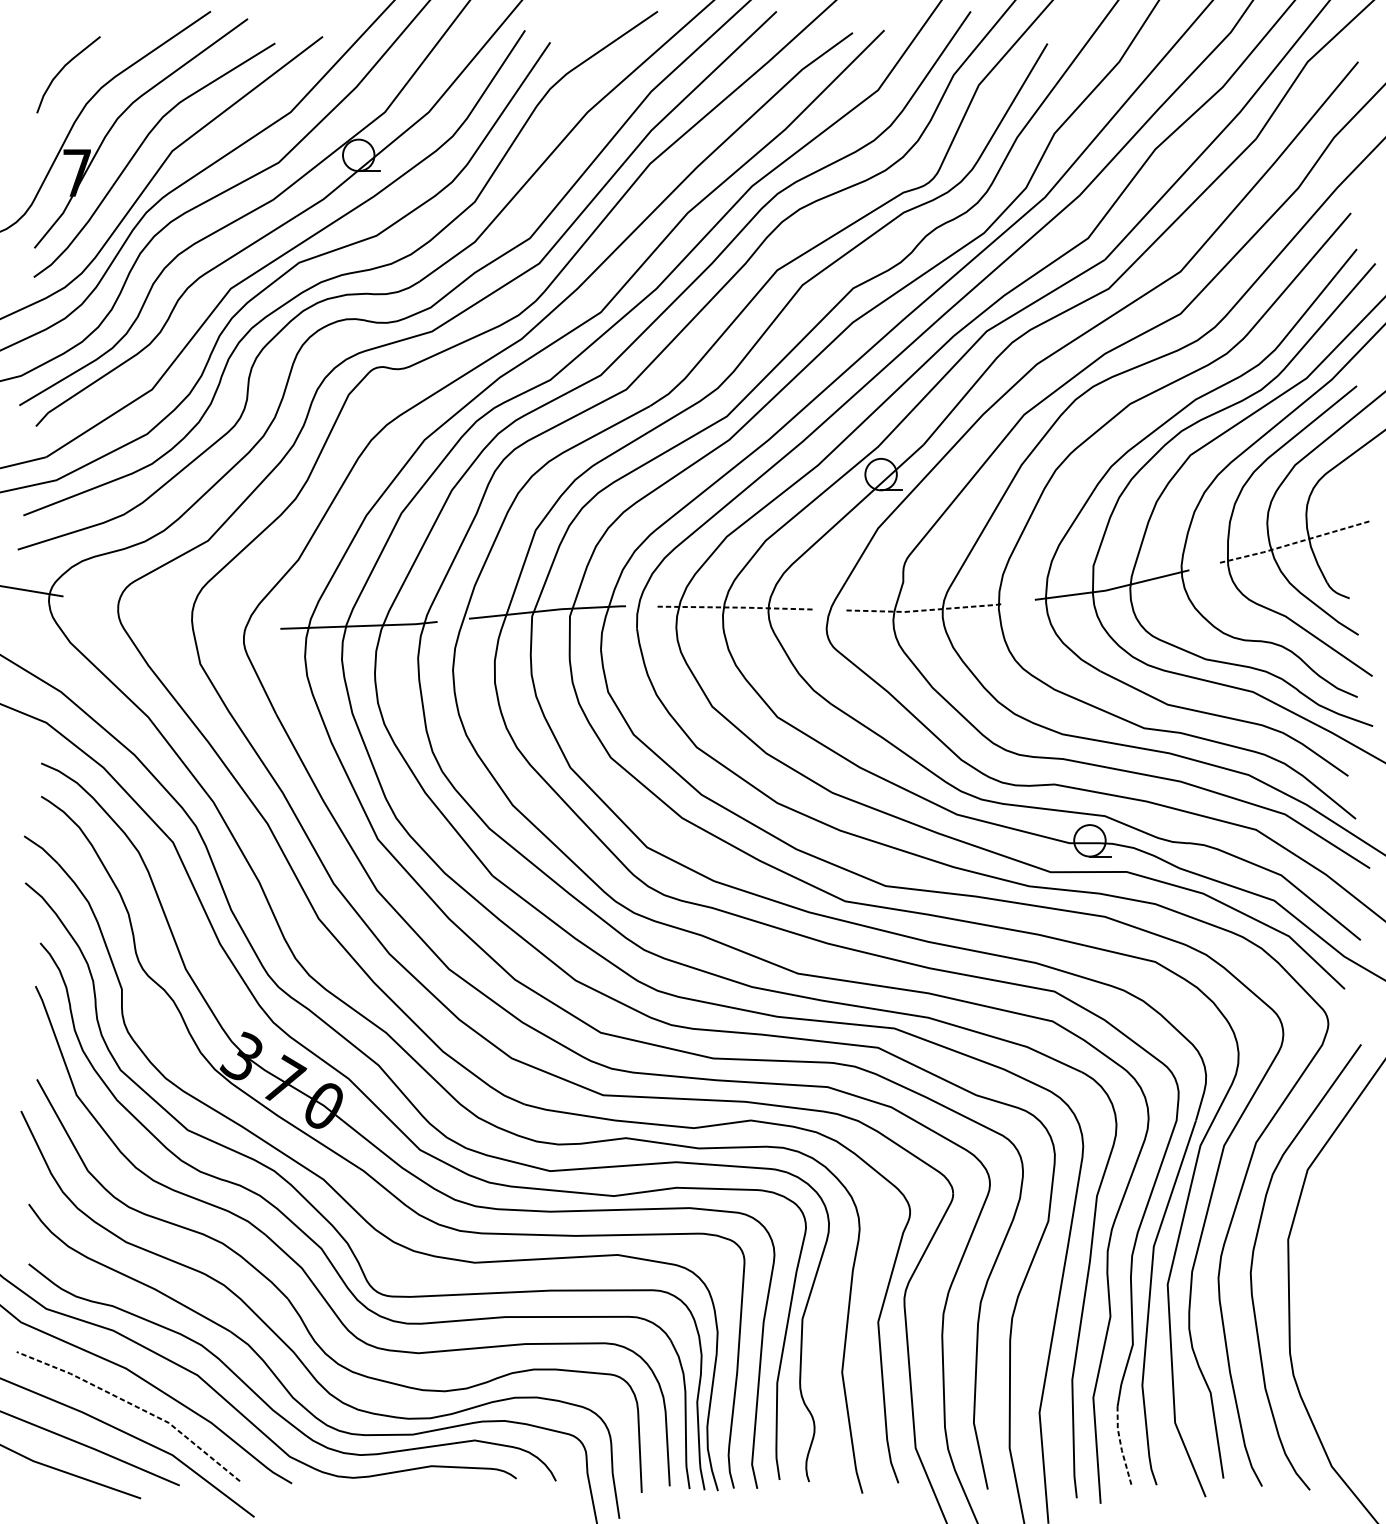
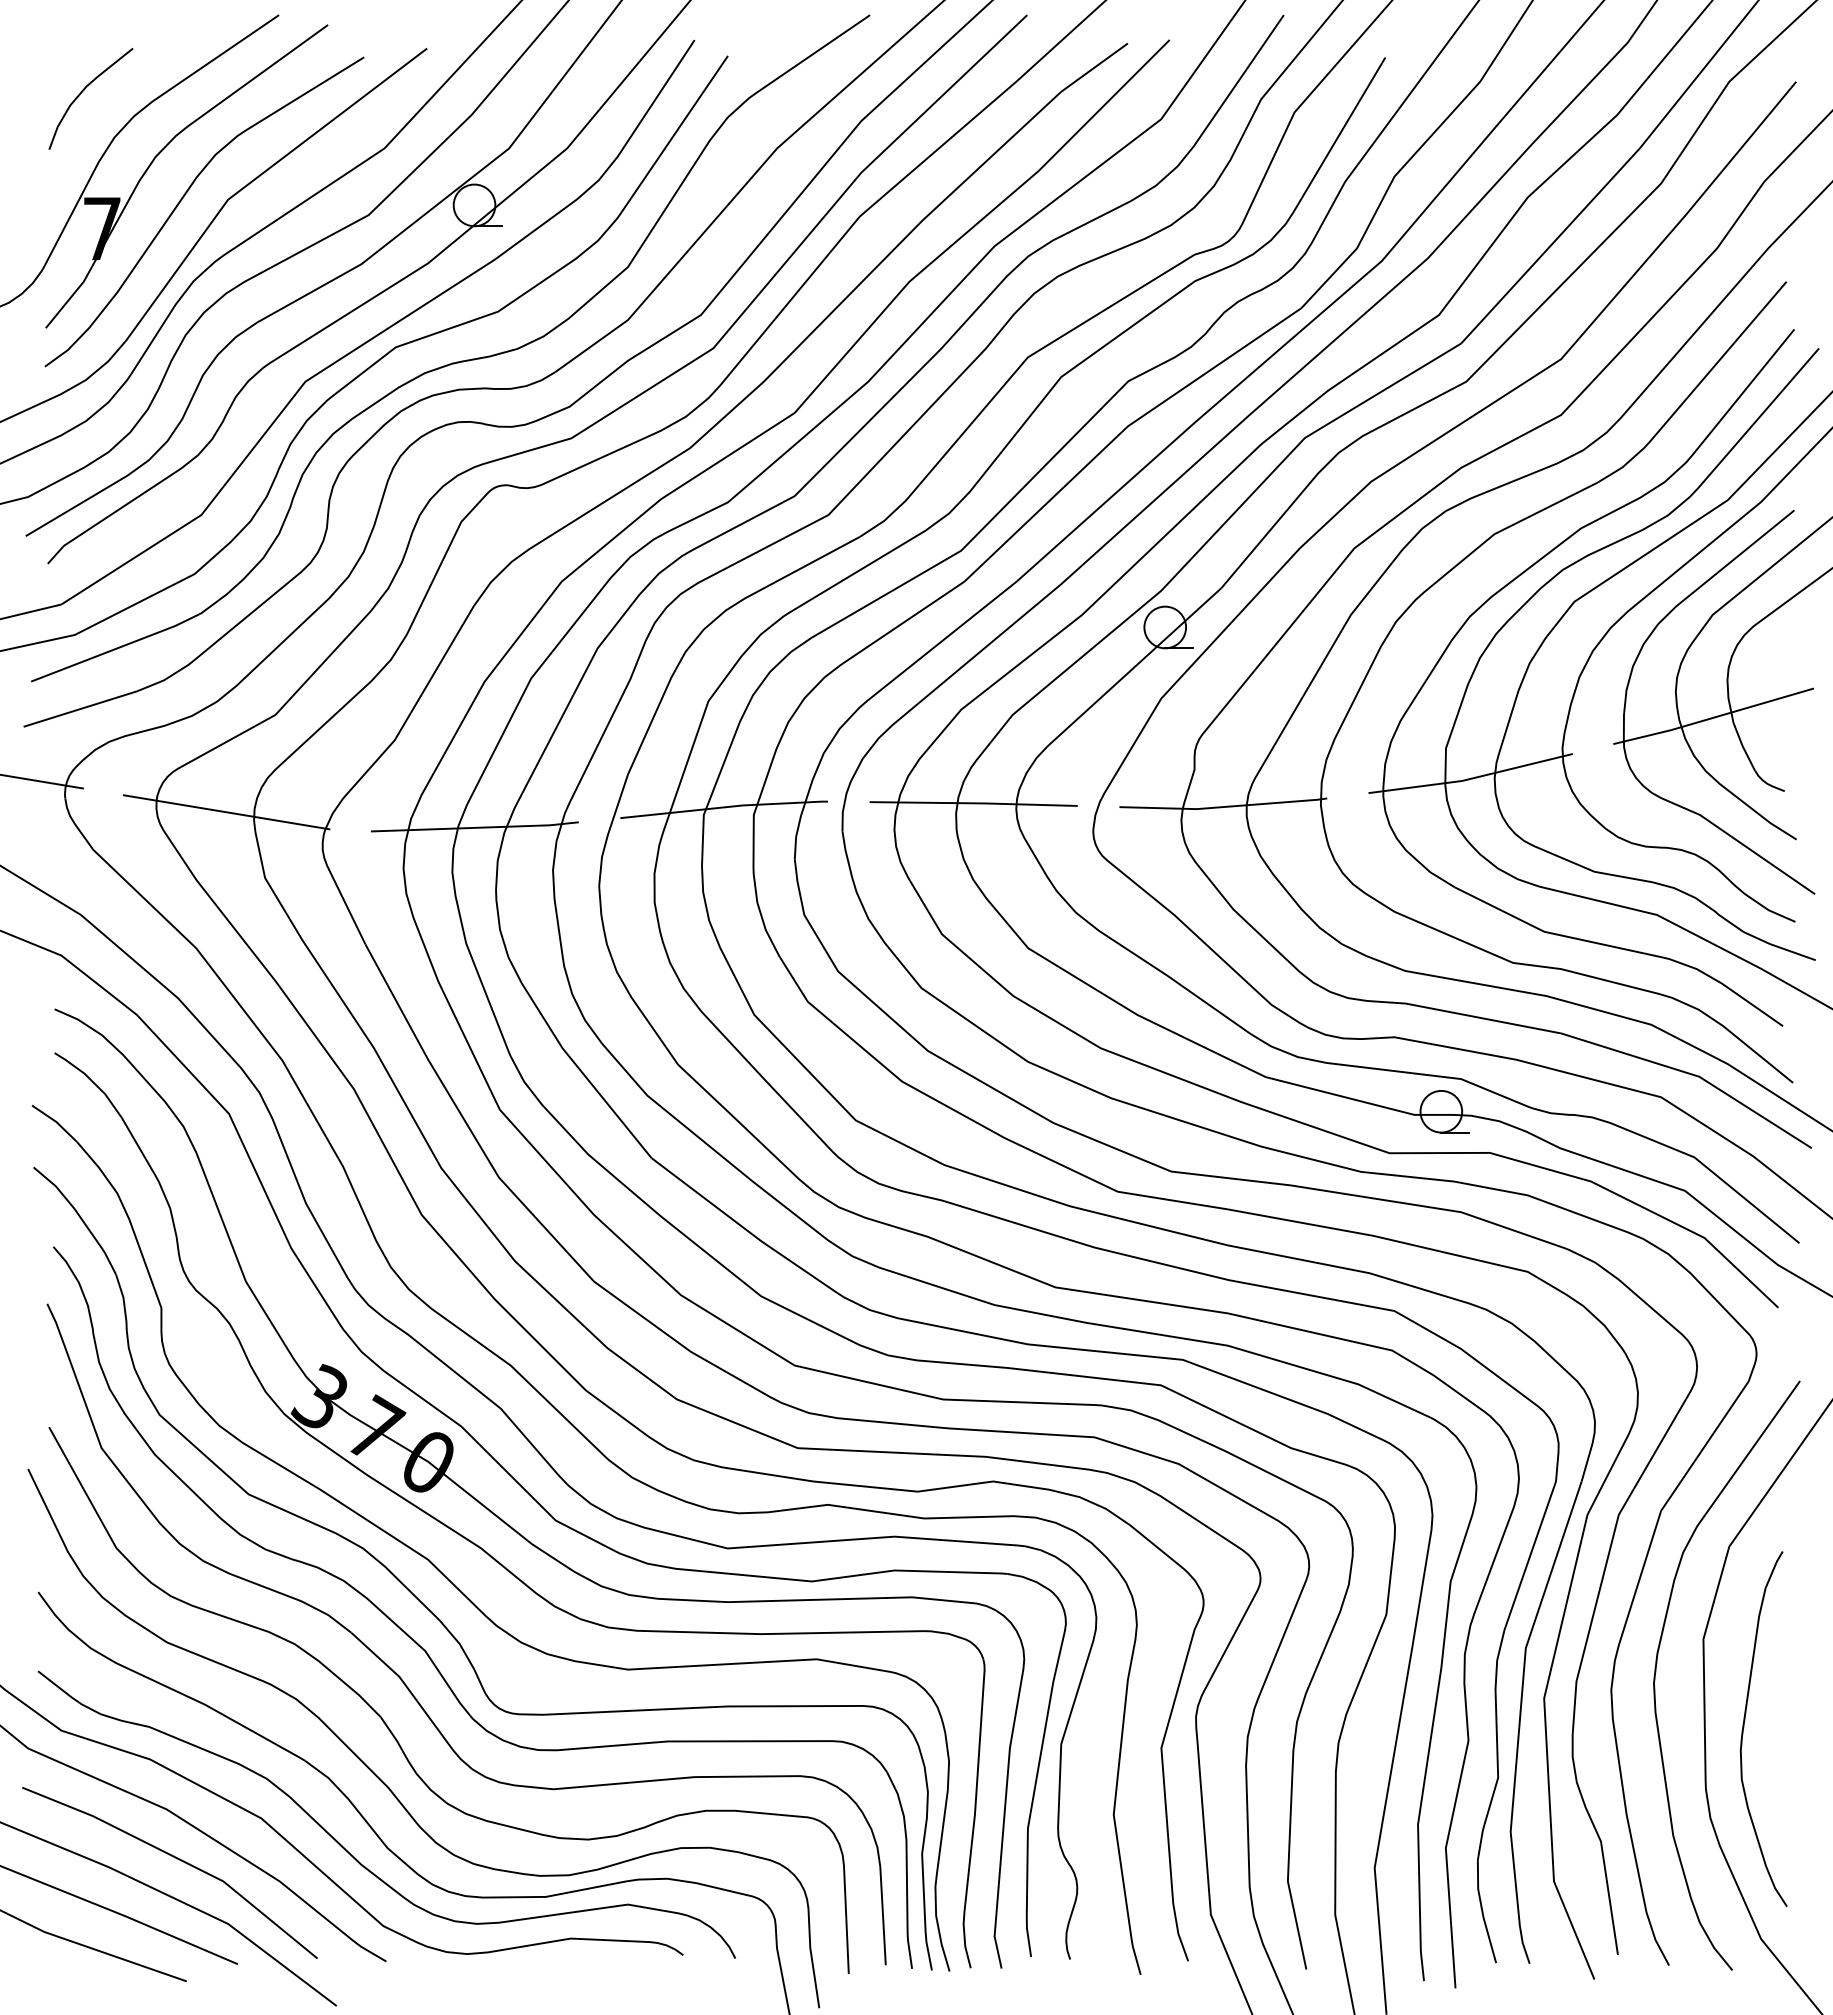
line: (1295, 542) -> (1713, 717), dashed -> solid
line: (736, 607) -> (974, 803), dashed -> solid
line: (925, 610) -> (1223, 807), dashed -> solid
line: (171, 614) -> (226, 812), added
curve: (1319, 1306) -> (1744, 1727), added
line: (134, 1405) -> (177, 1858), dashed -> solid
line: (1121, 1446) -> (1482, 1912), dashed -> solid

